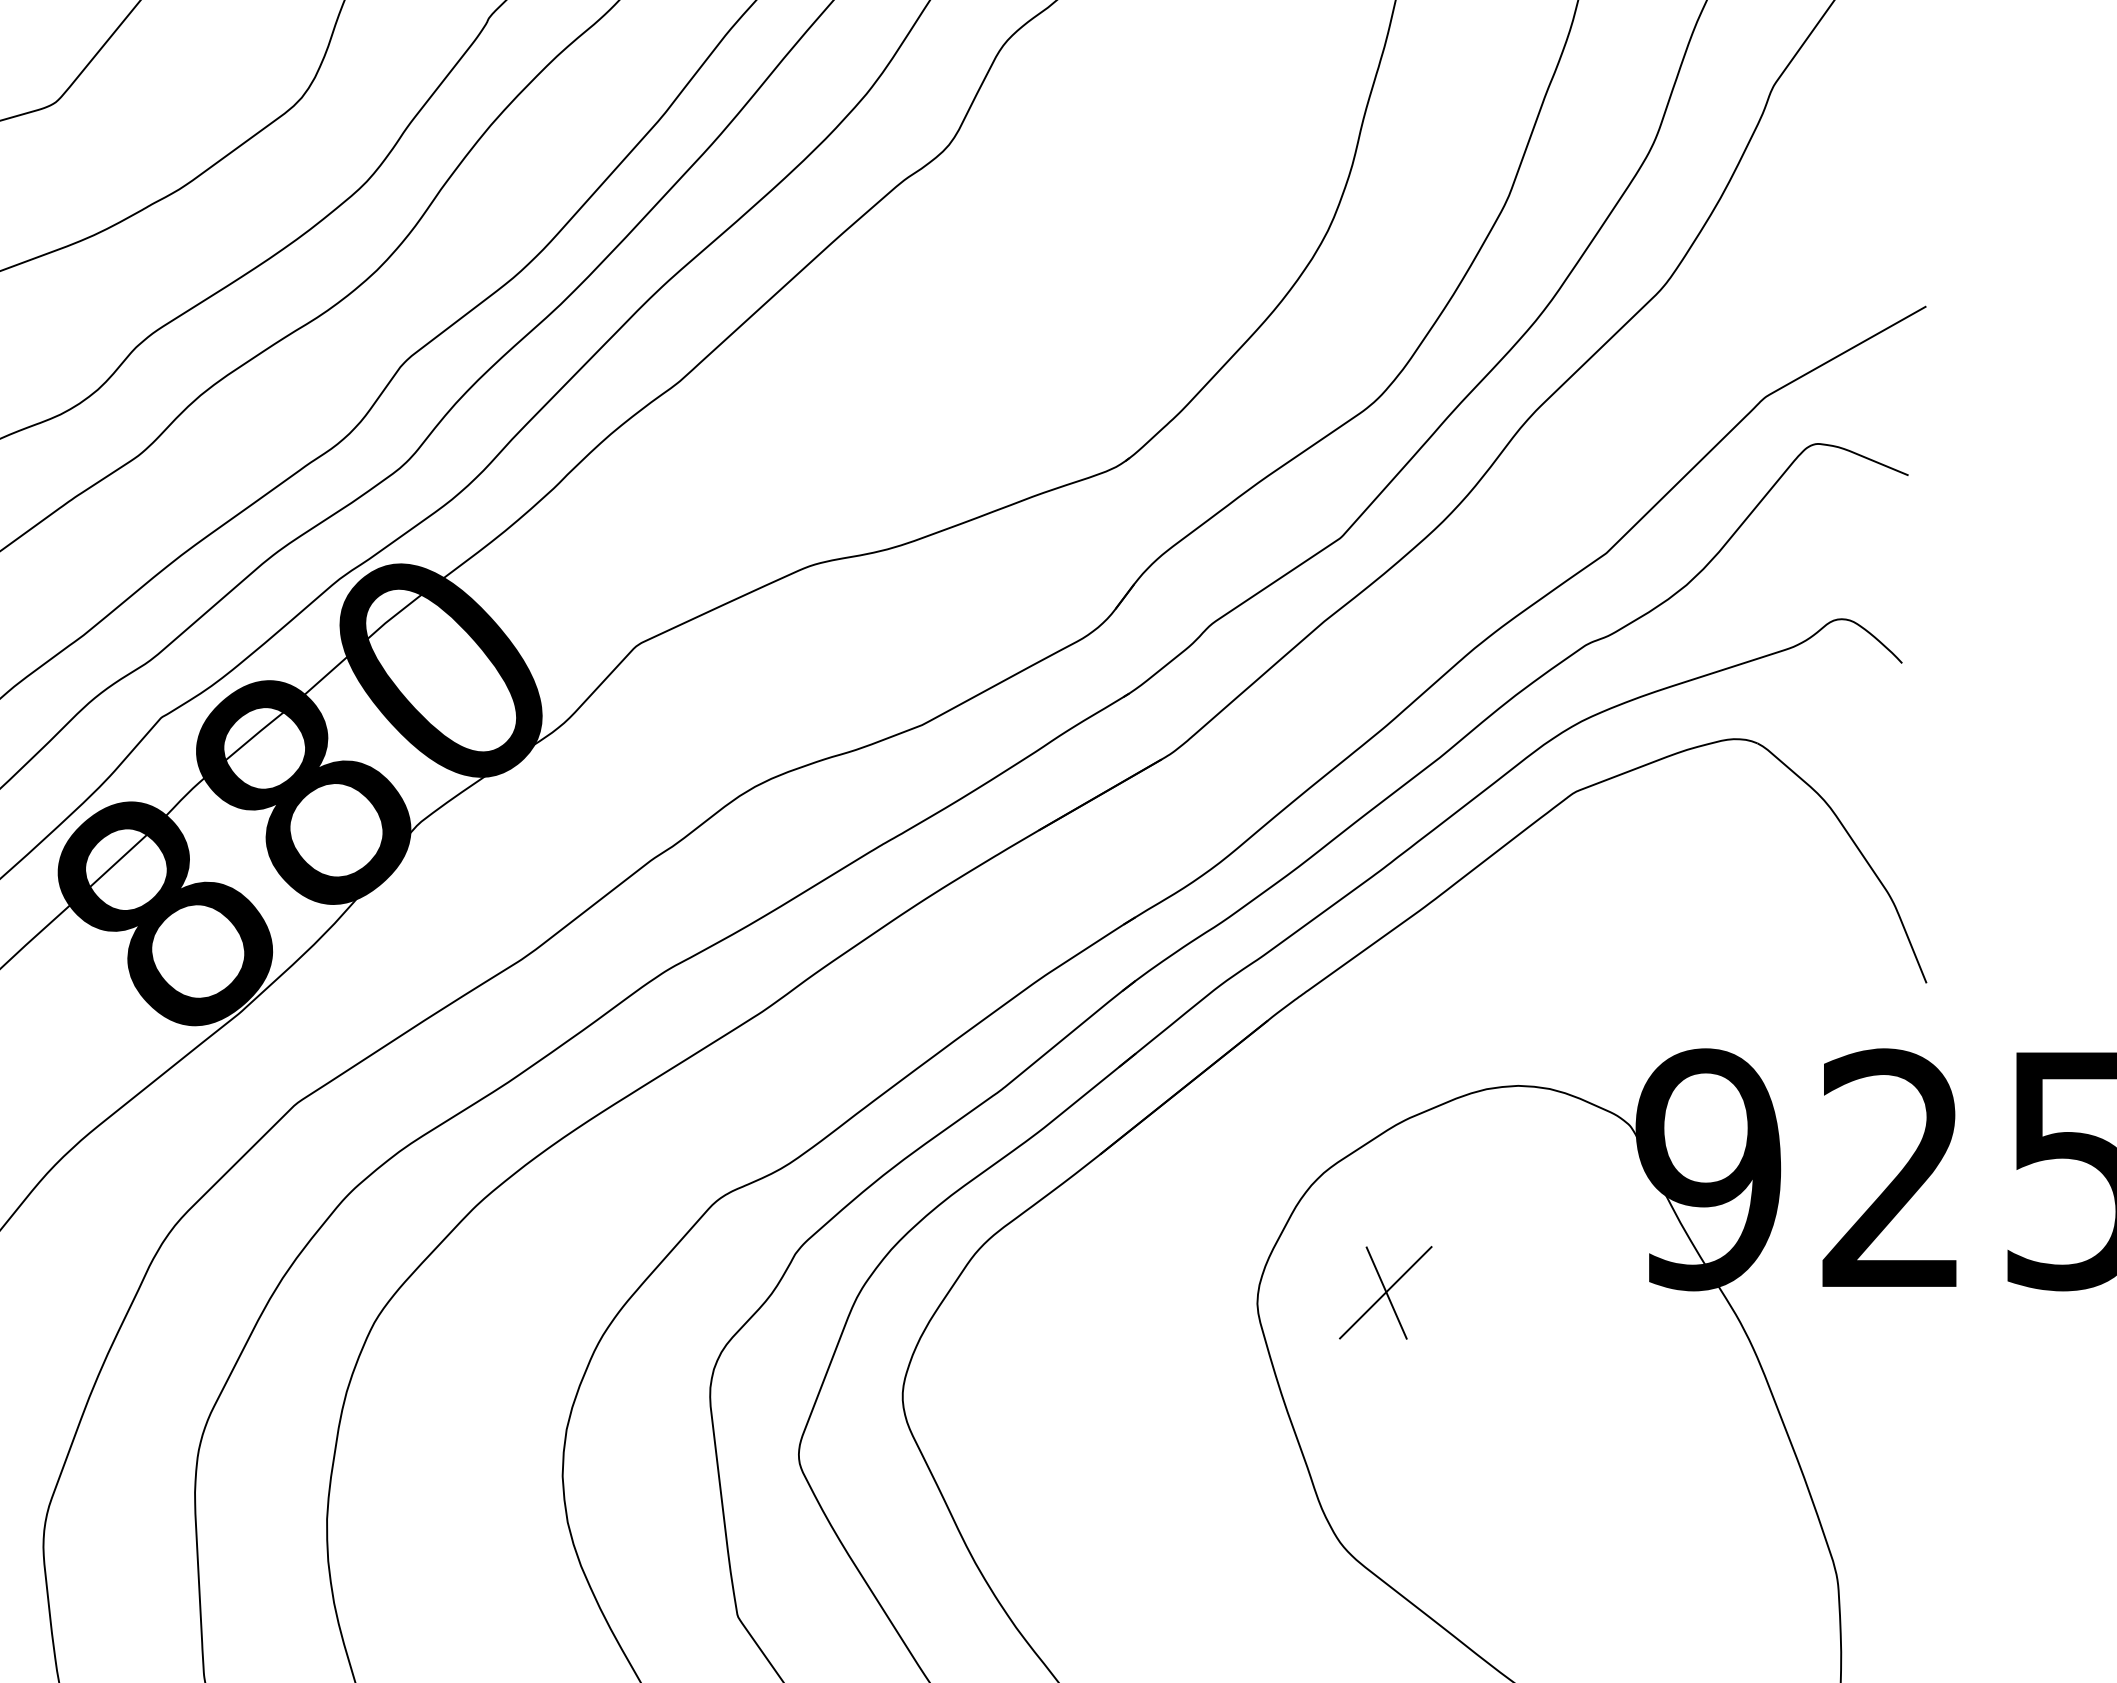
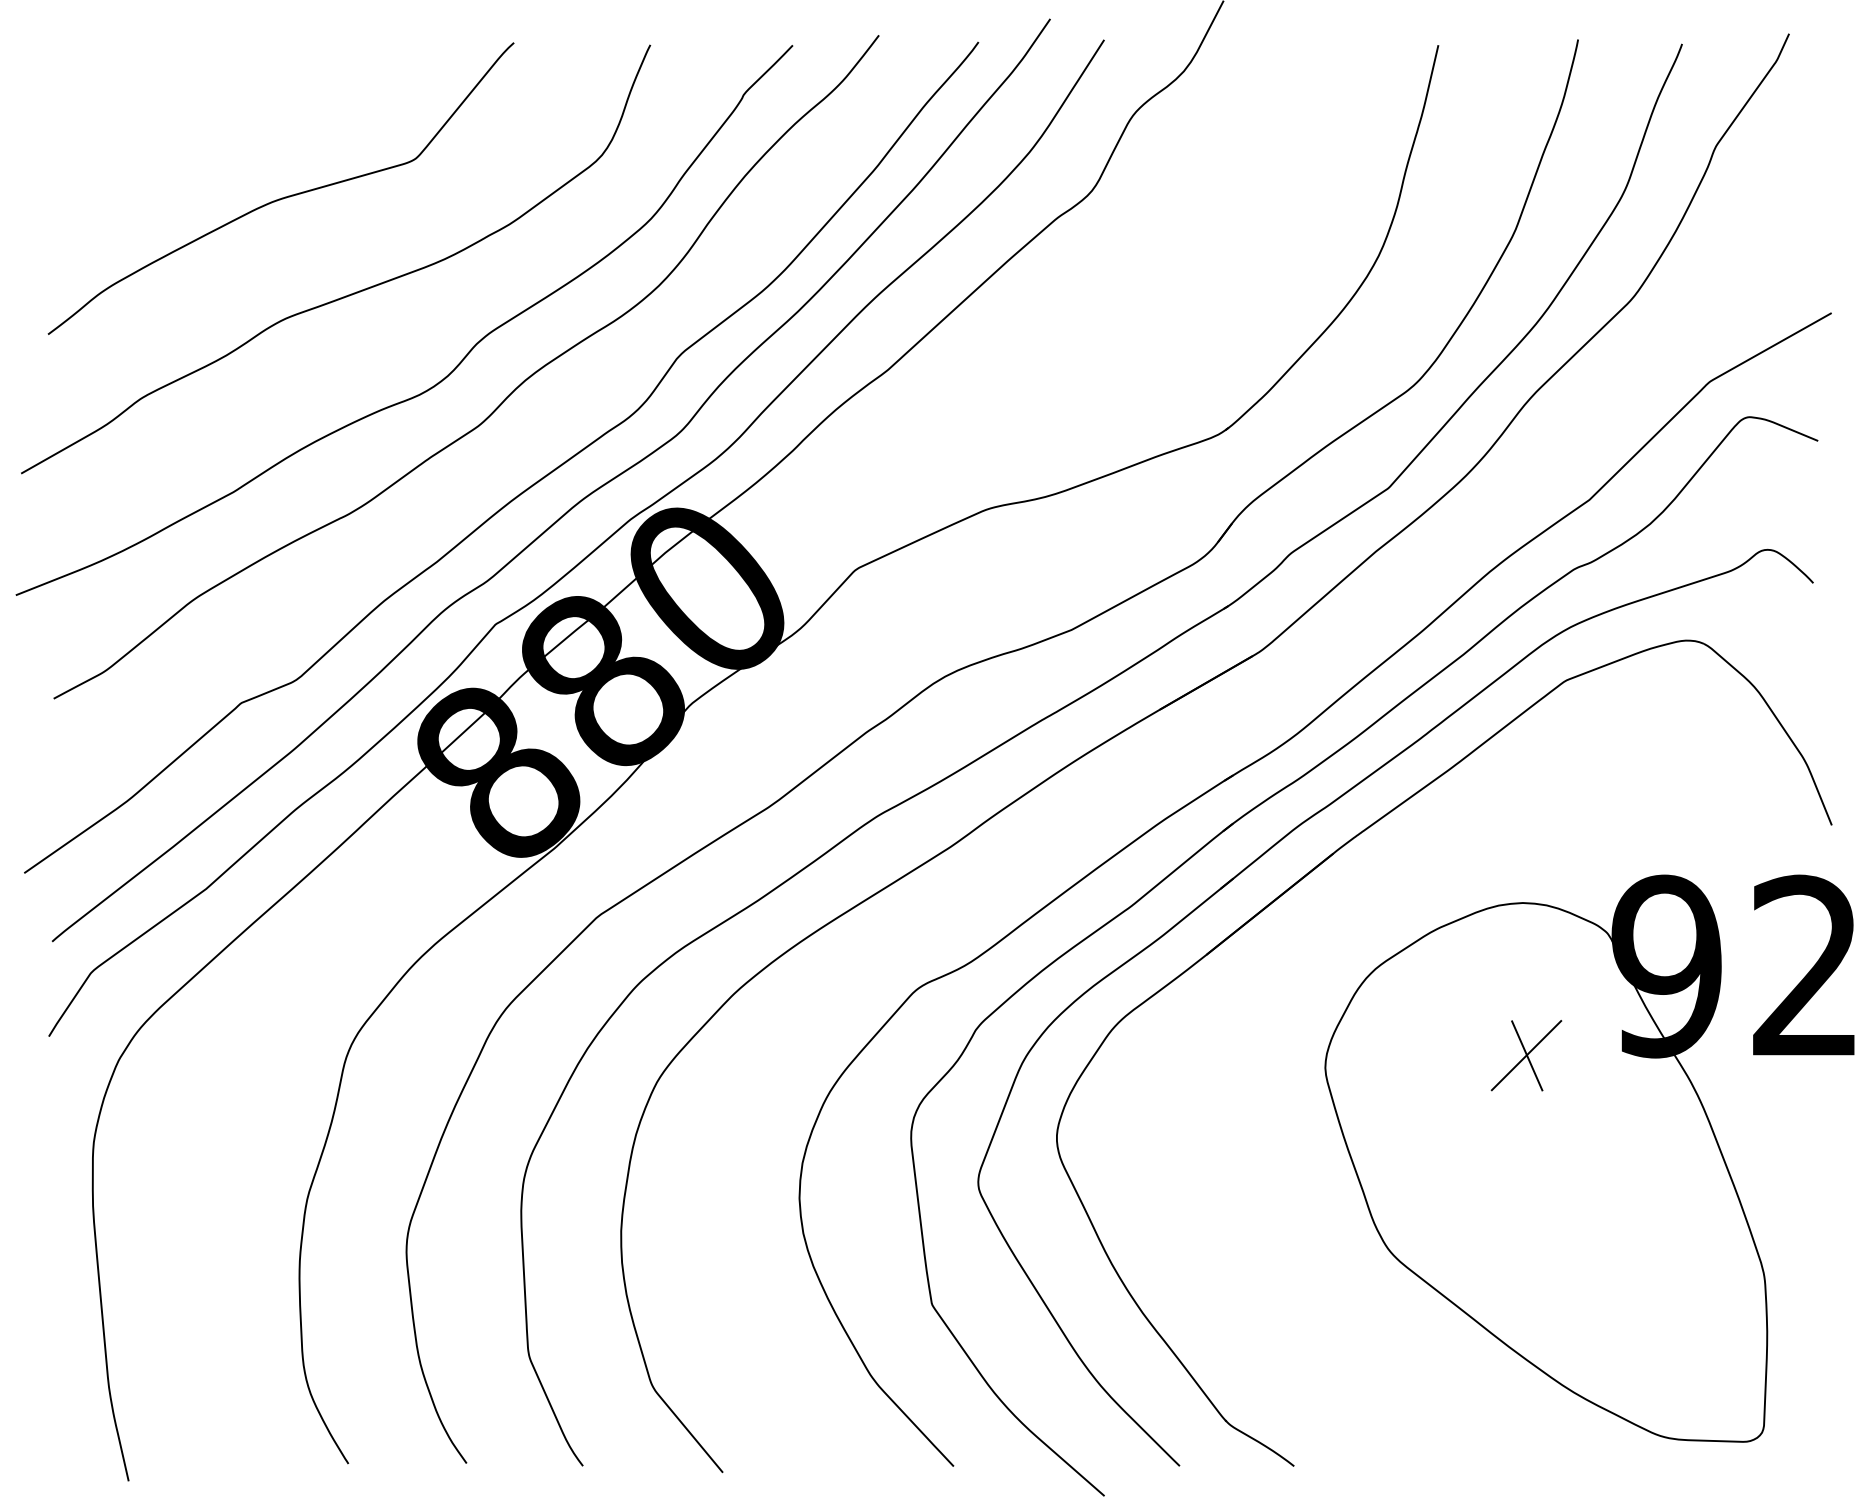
part: (1385, 1292) -> (1526, 1055), moved

